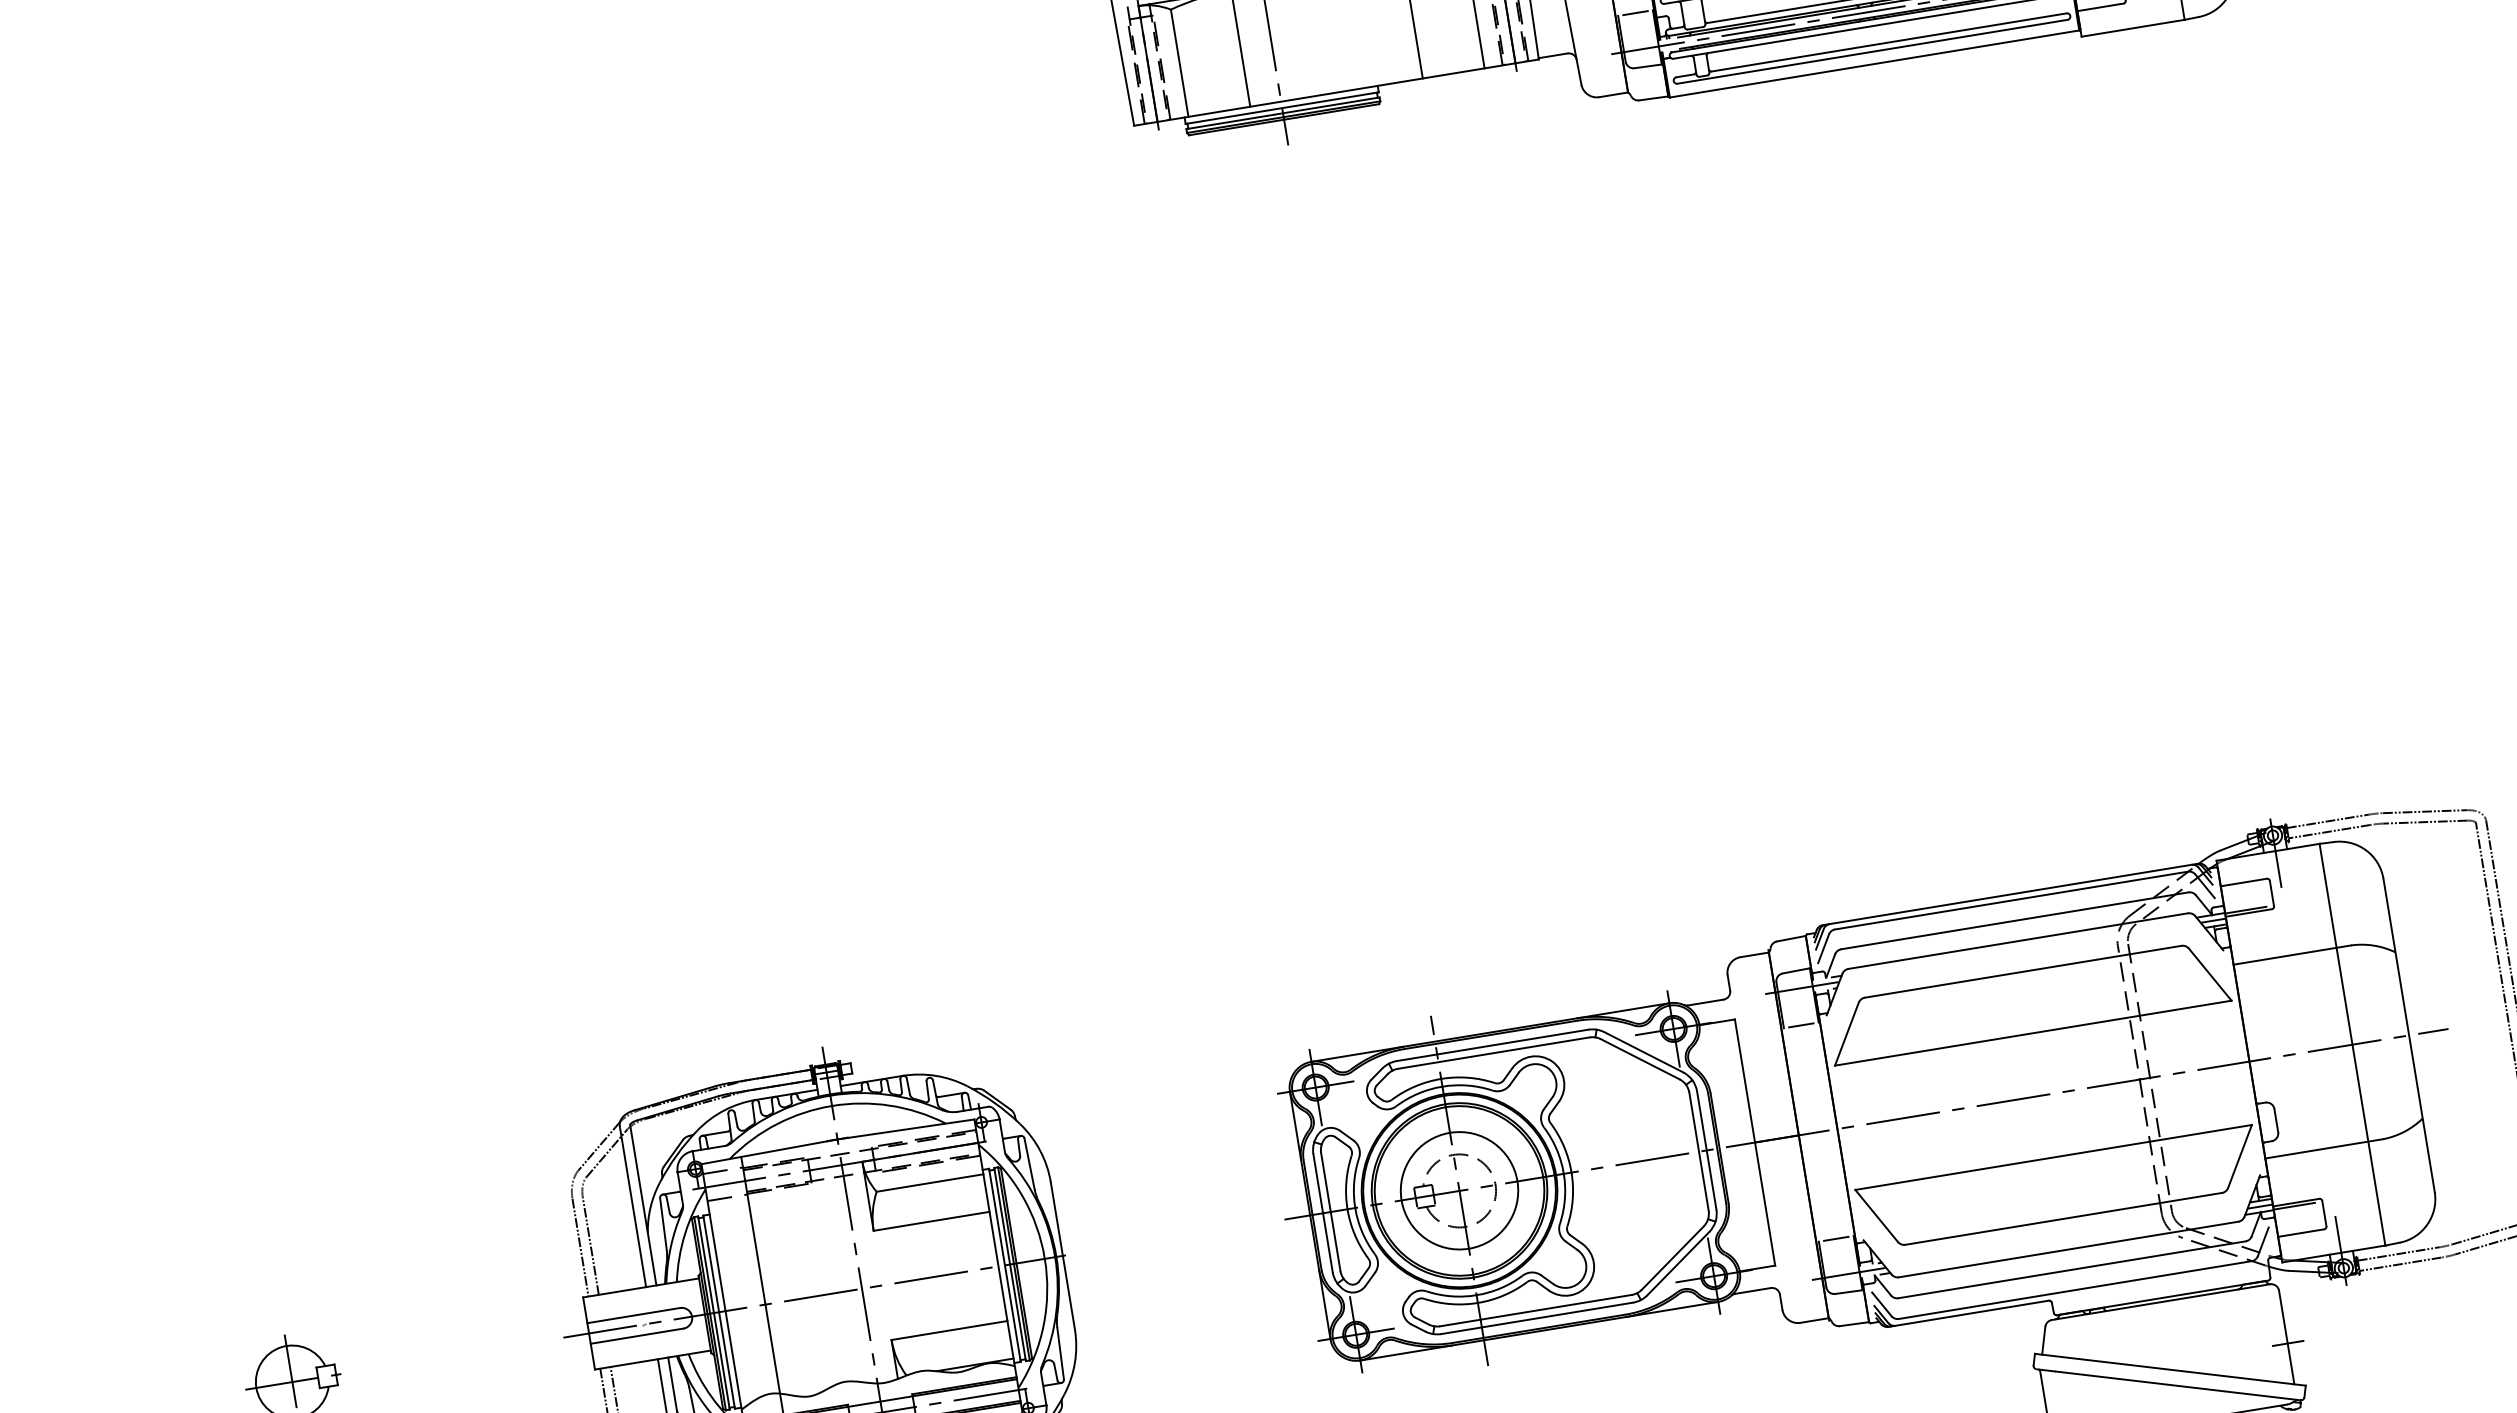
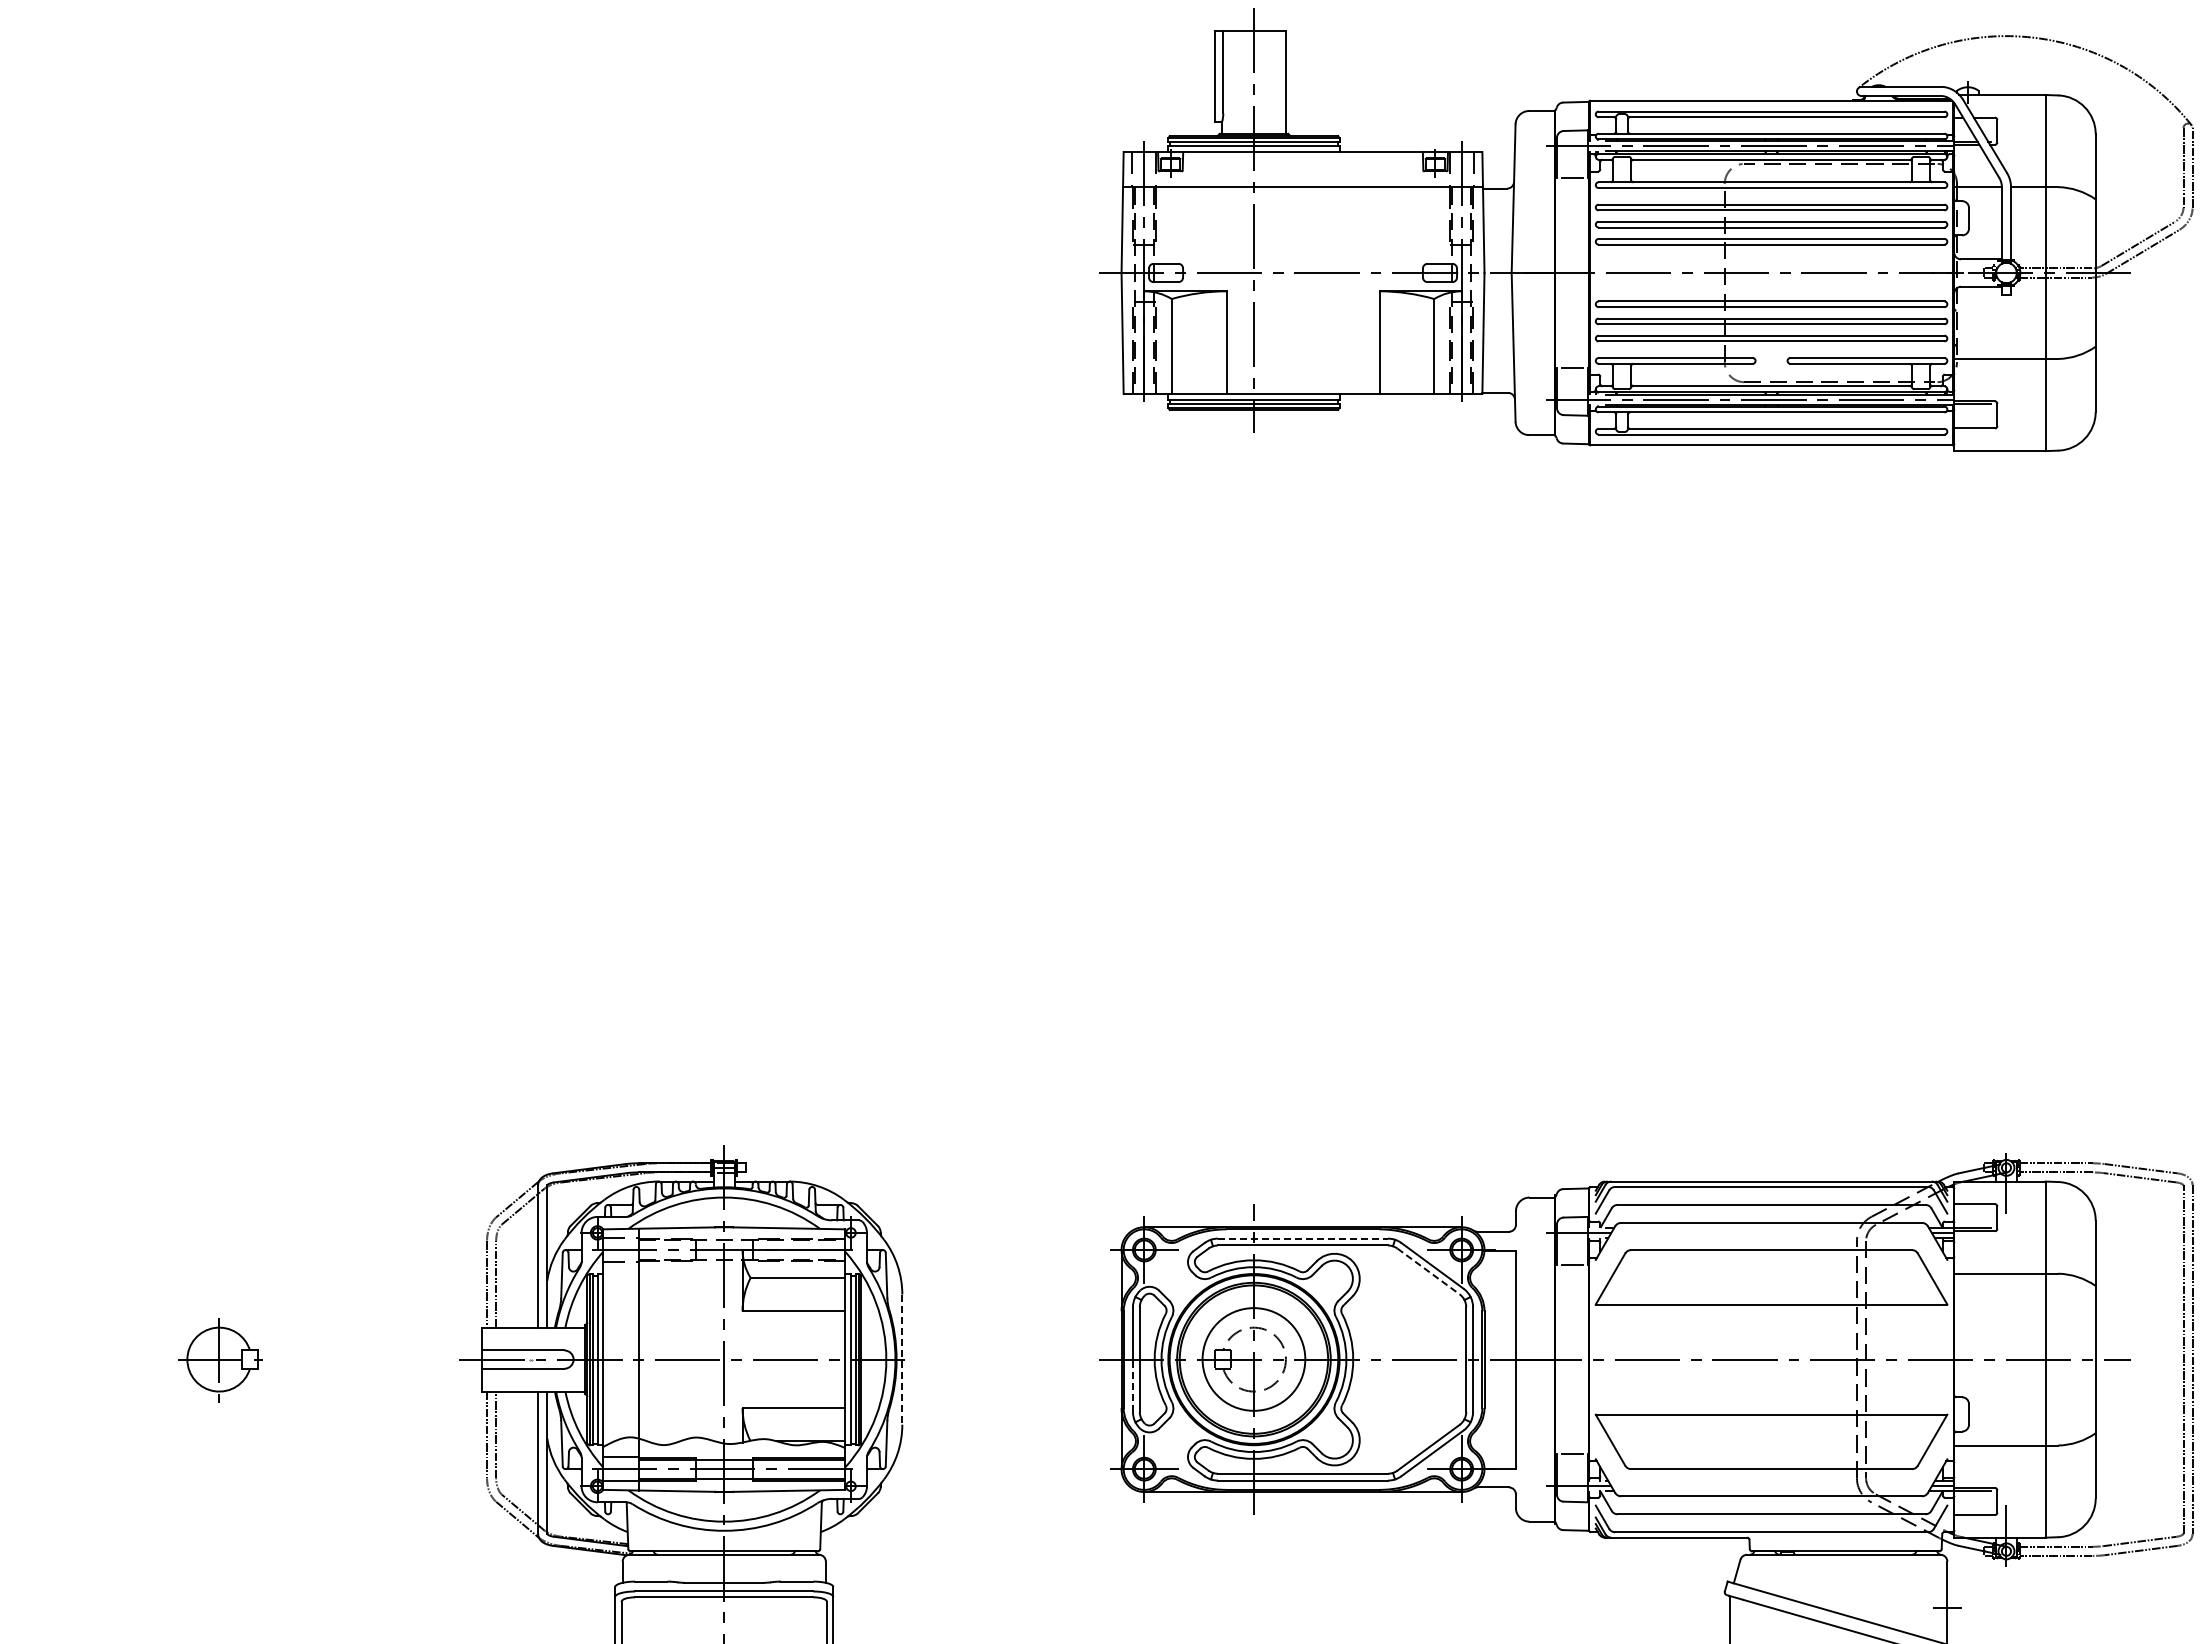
line: (1493, 1045) -> (1303, 1238), solid -> dashed
line: (1640, 1059) -> (1428, 1271), solid -> dashed
line: (1327, 1242) -> (1132, 1385), solid -> dashed
line: (1063, 1256) -> (902, 1360), solid -> dashed

